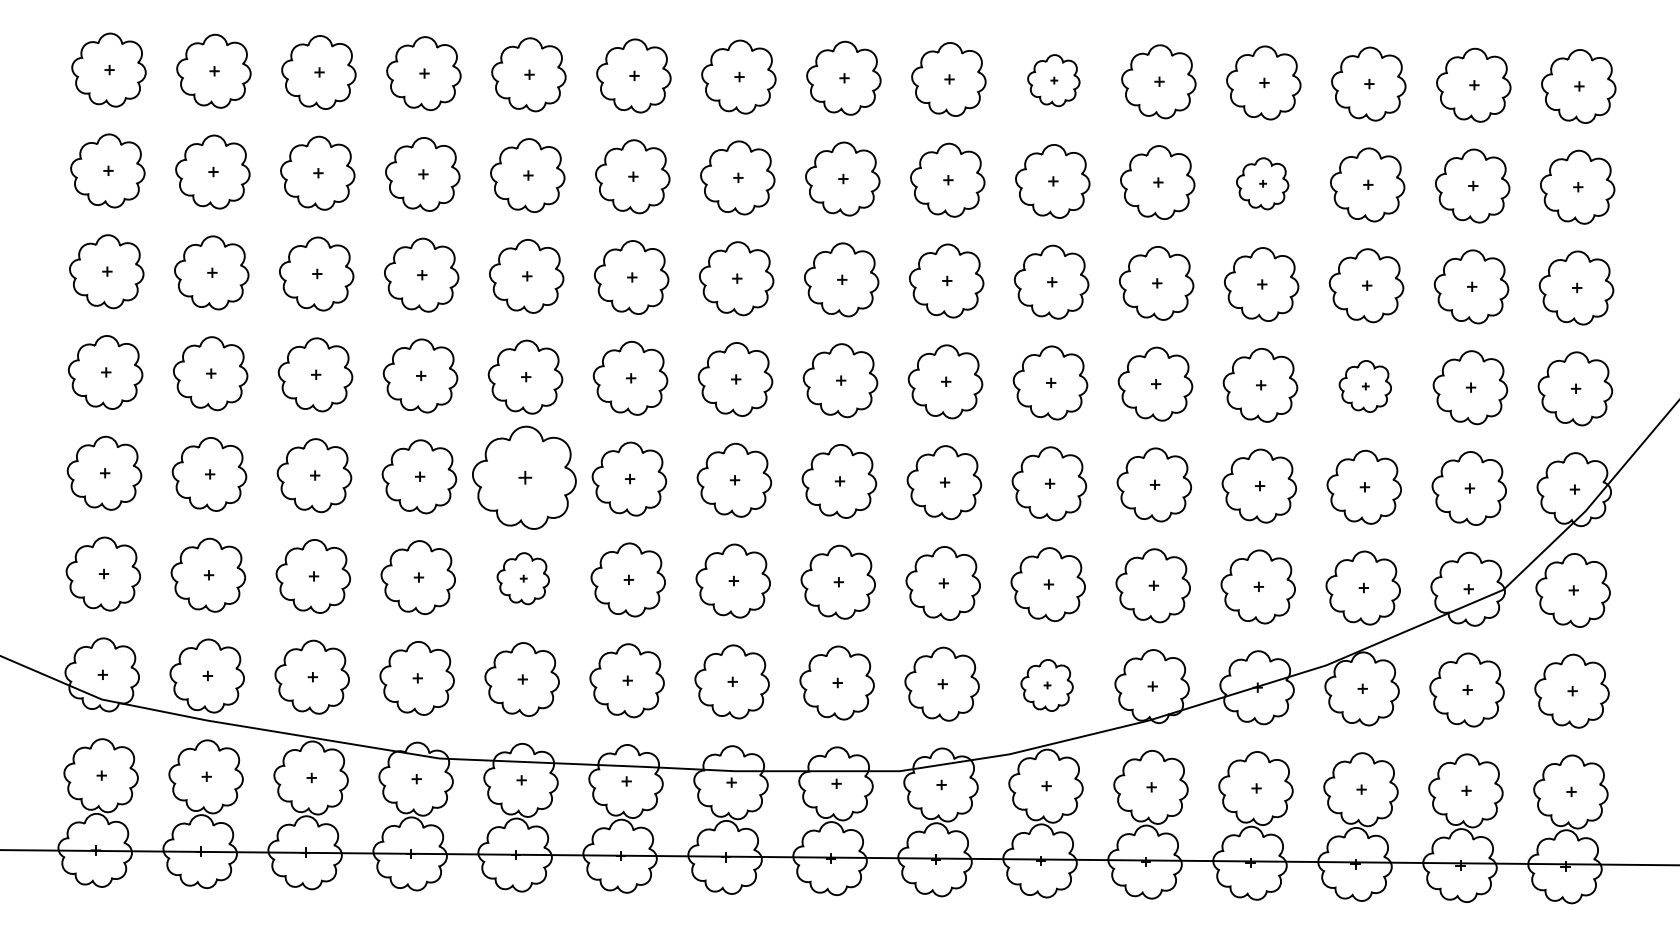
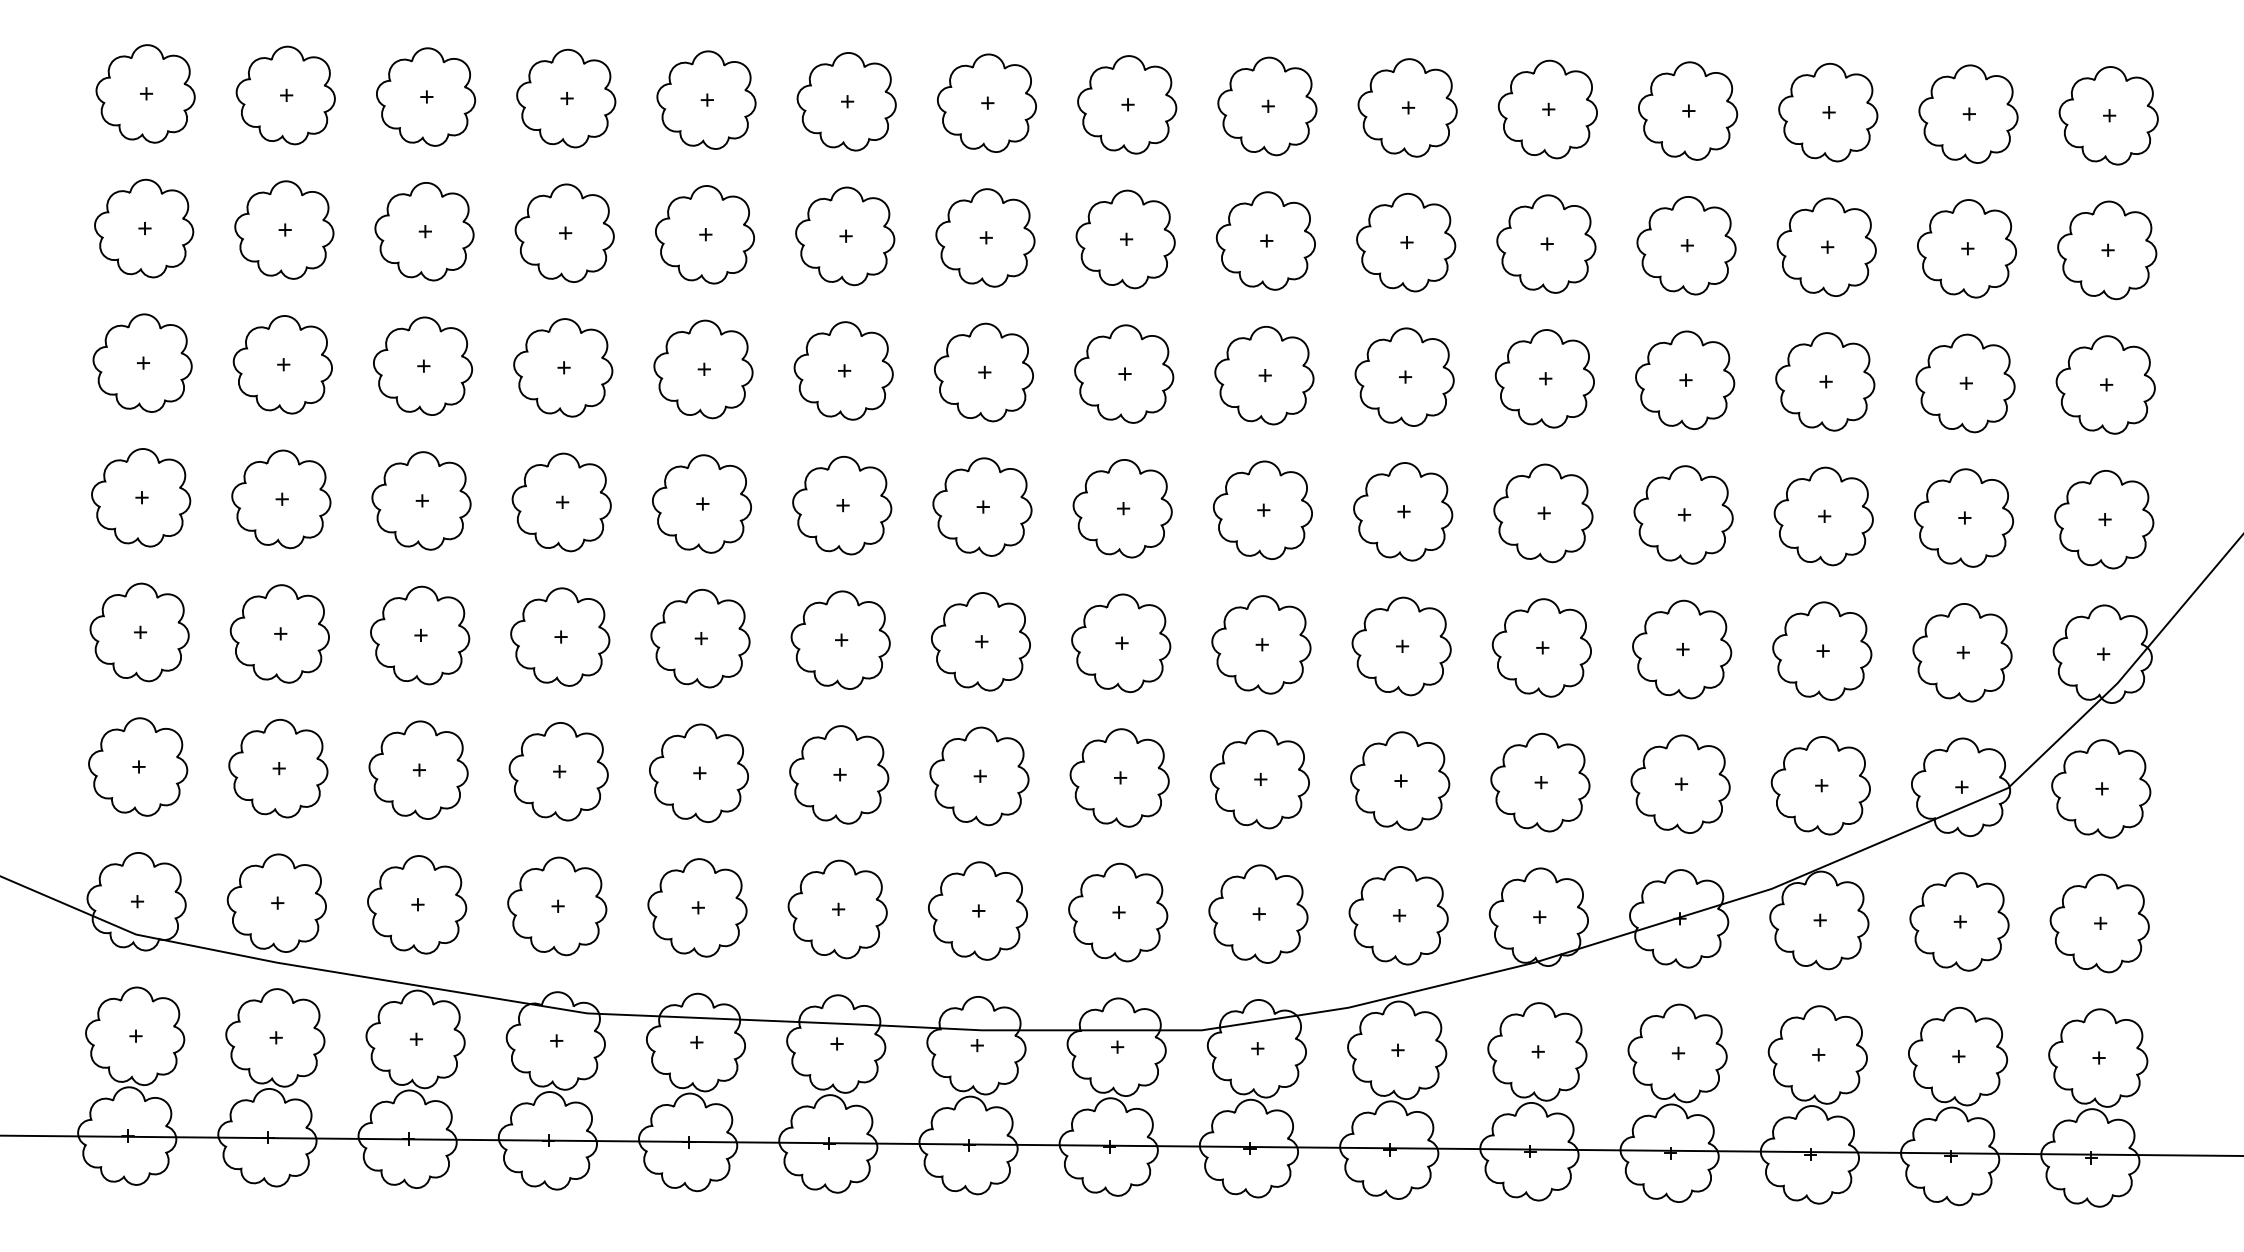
part: (1053, 80) -> (1407, 107), size x1.43
part: (1262, 183) -> (1686, 245), size x1.43
part: (1365, 386) -> (1823, 516), size x1.43
part: (524, 477) -> (700, 638), size x0.71
part: (522, 578) -> (698, 772), size x1.43
part: (1047, 685) -> (1398, 915), size x1.43

